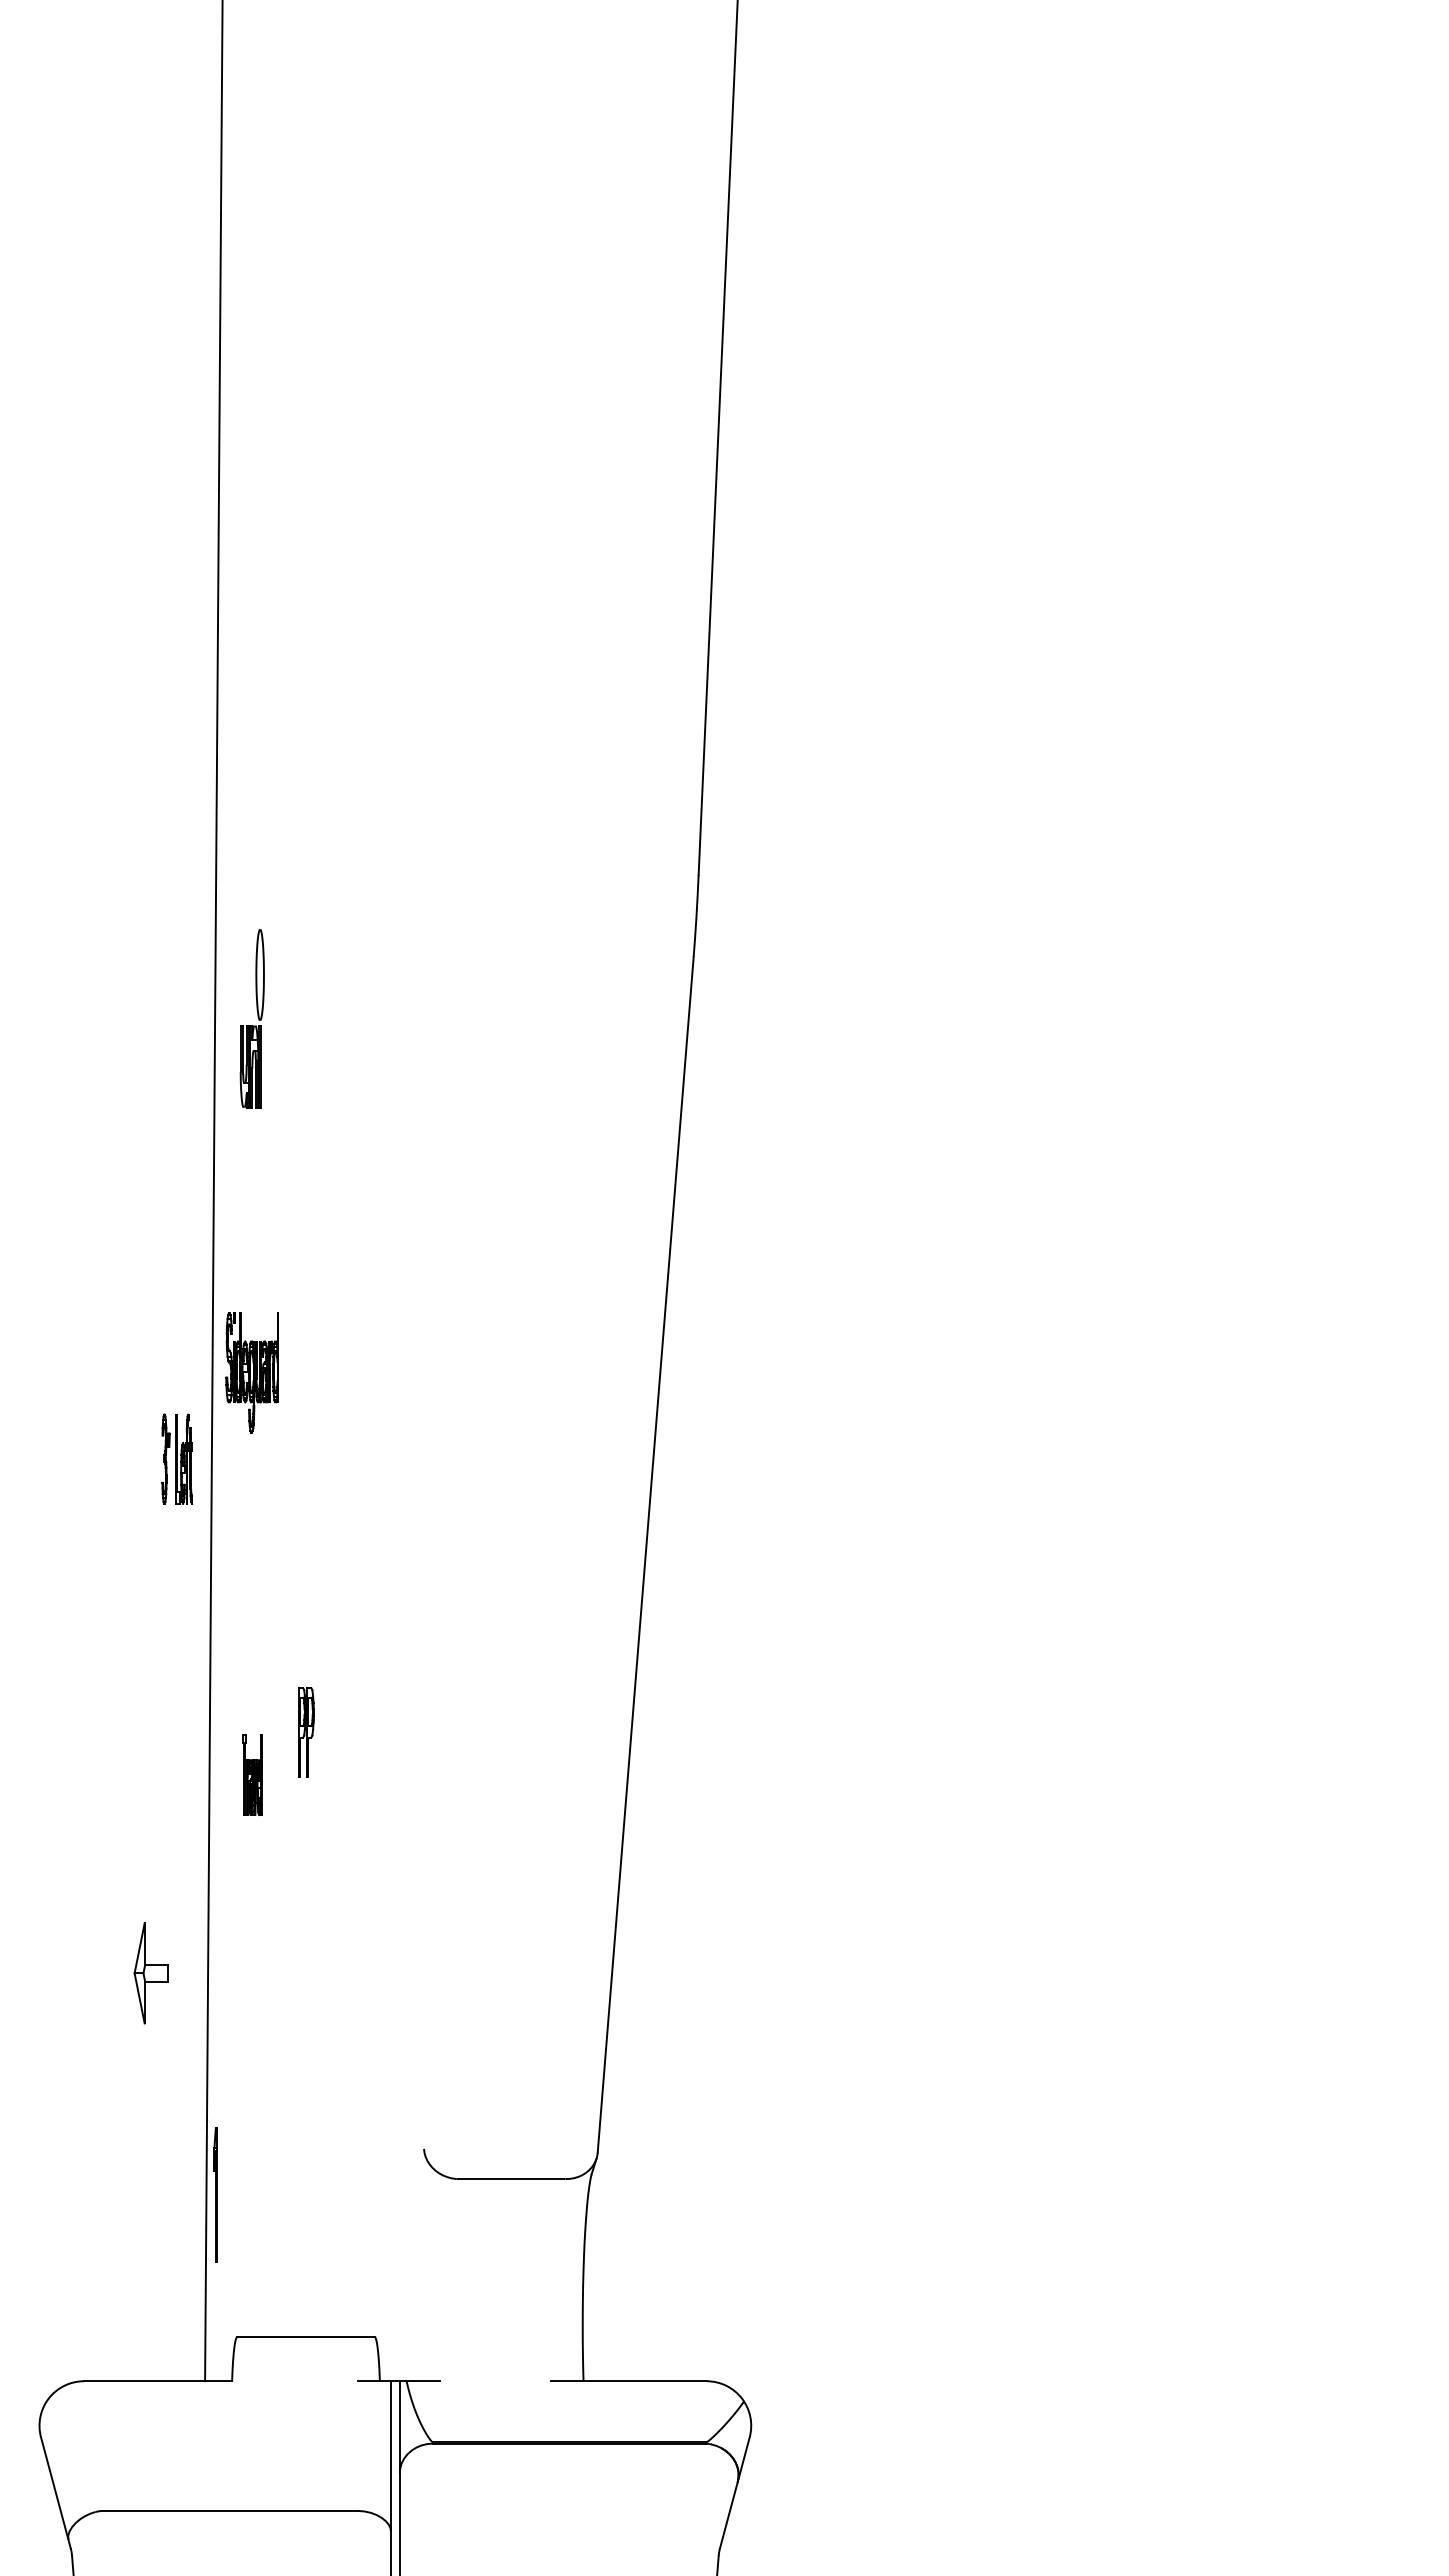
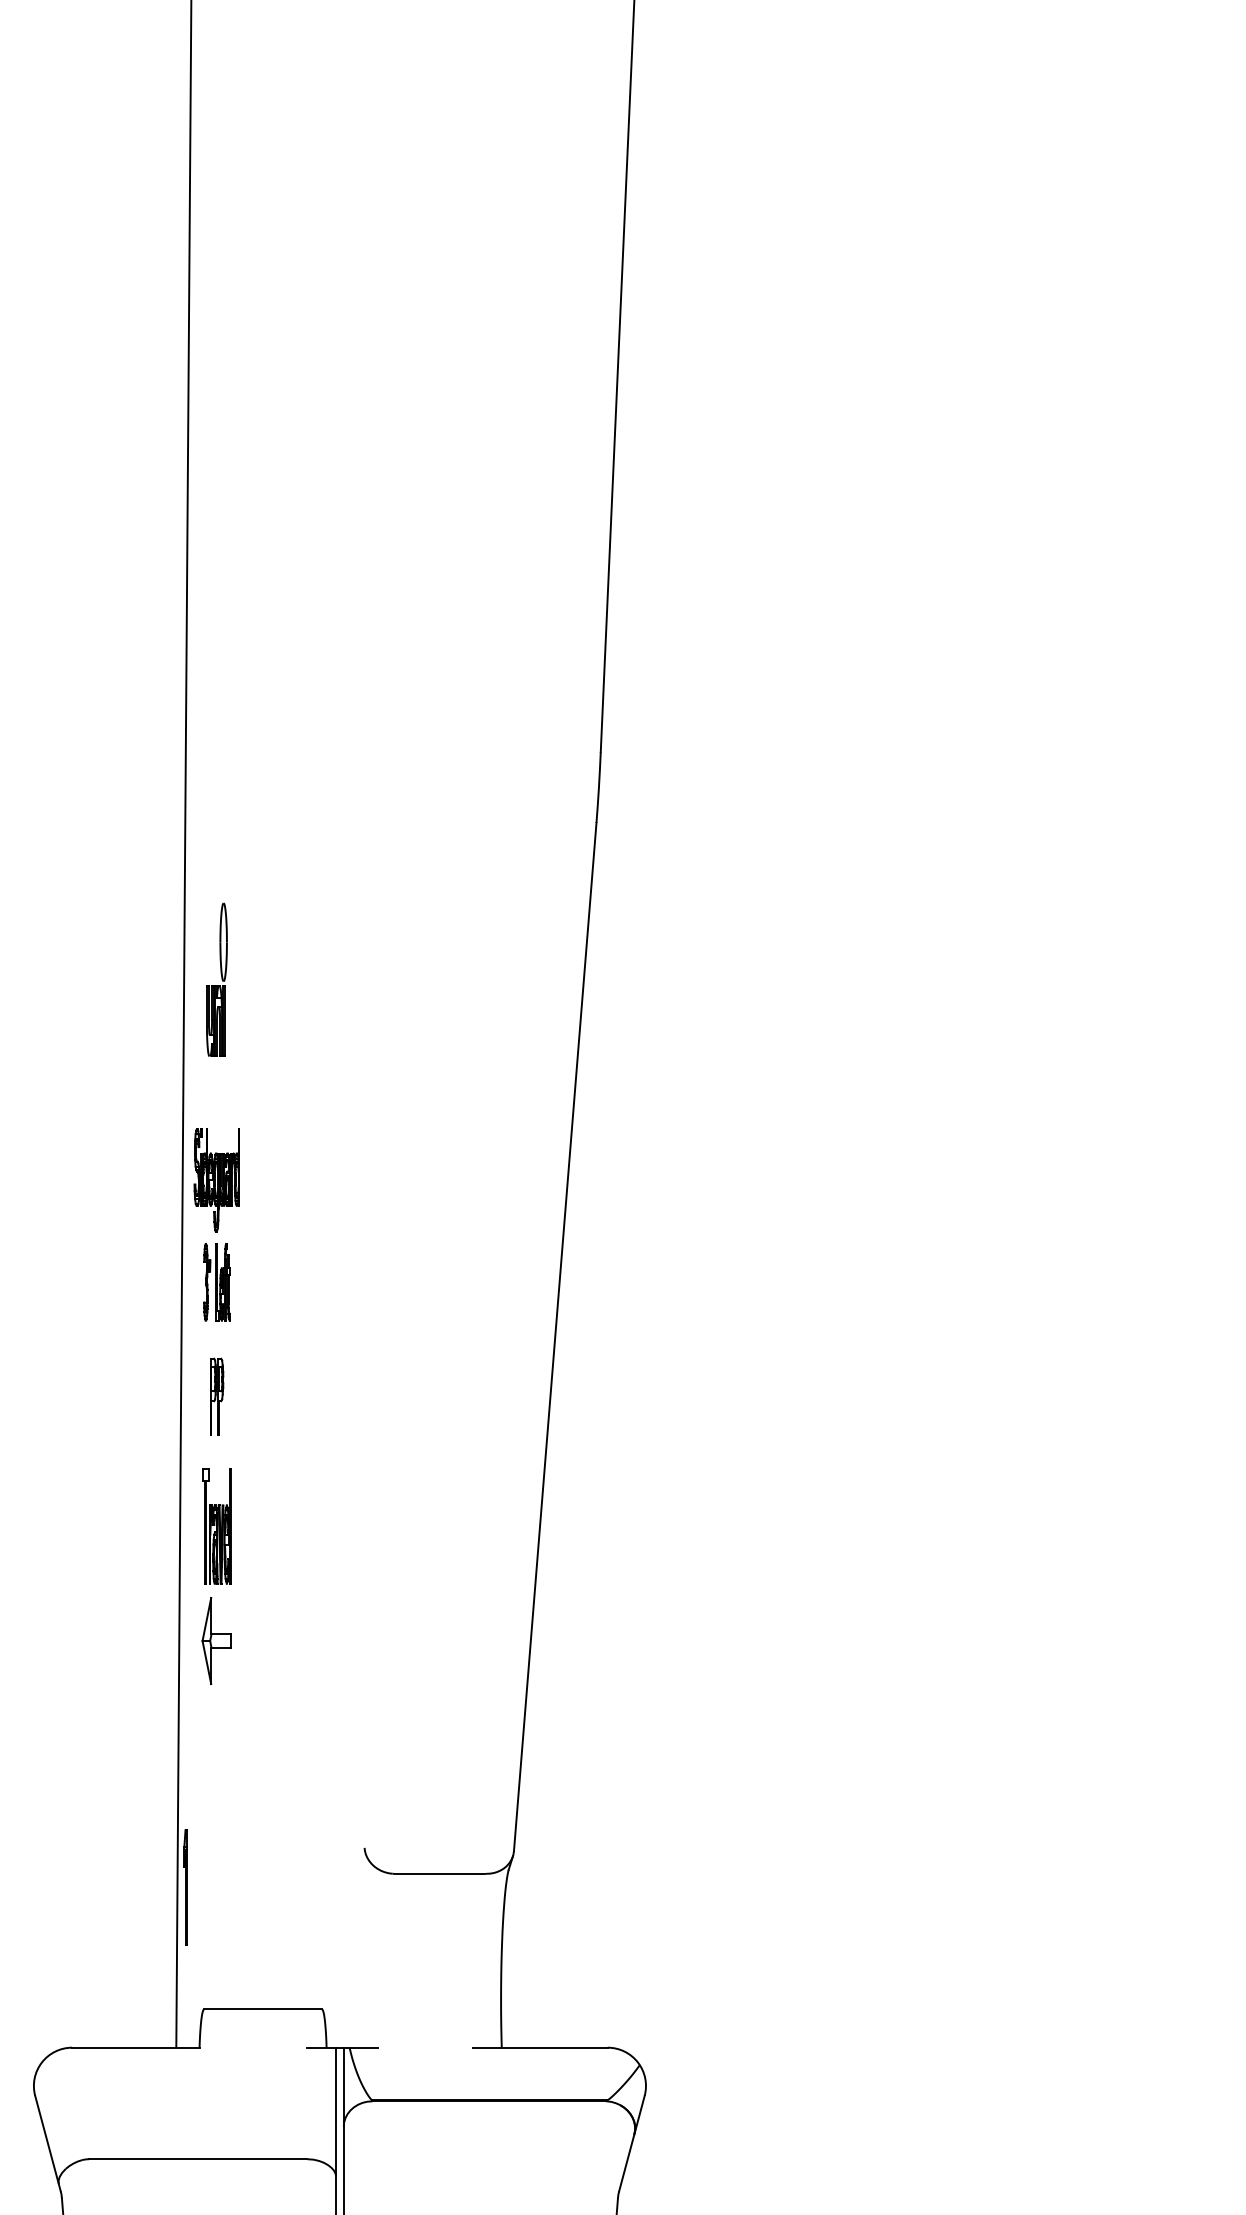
part: (257, 1017) -> (221, 978), moved
part: (176, 1458) -> (216, 1281), moved
part: (306, 1732) -> (217, 1396), moved
part: (251, 1774) -> (216, 1525), size x1.67
part: (150, 1973) -> (216, 1641), moved

